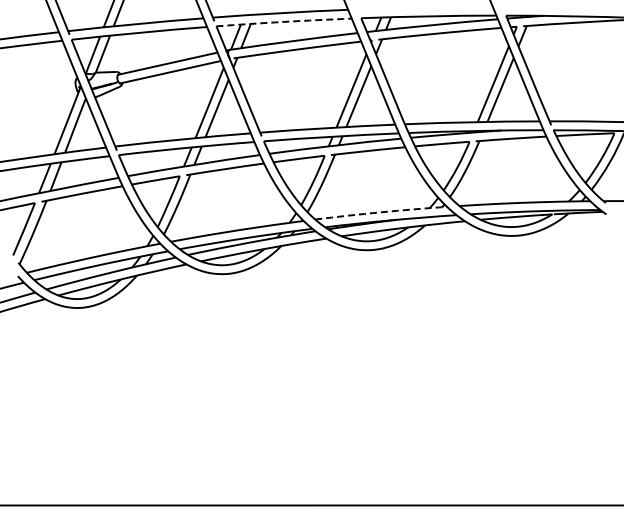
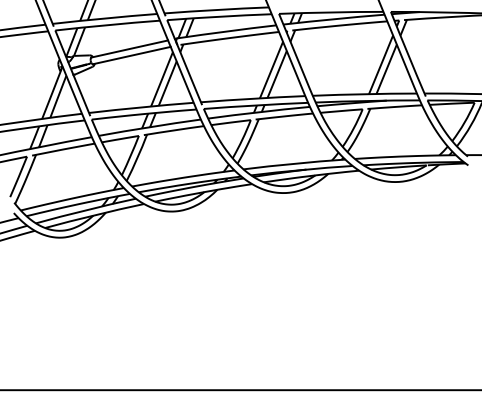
arc: (284, 21) -> (219, 16), dashed -> solid
arc: (381, 212) -> (294, 163), dashed -> solid

